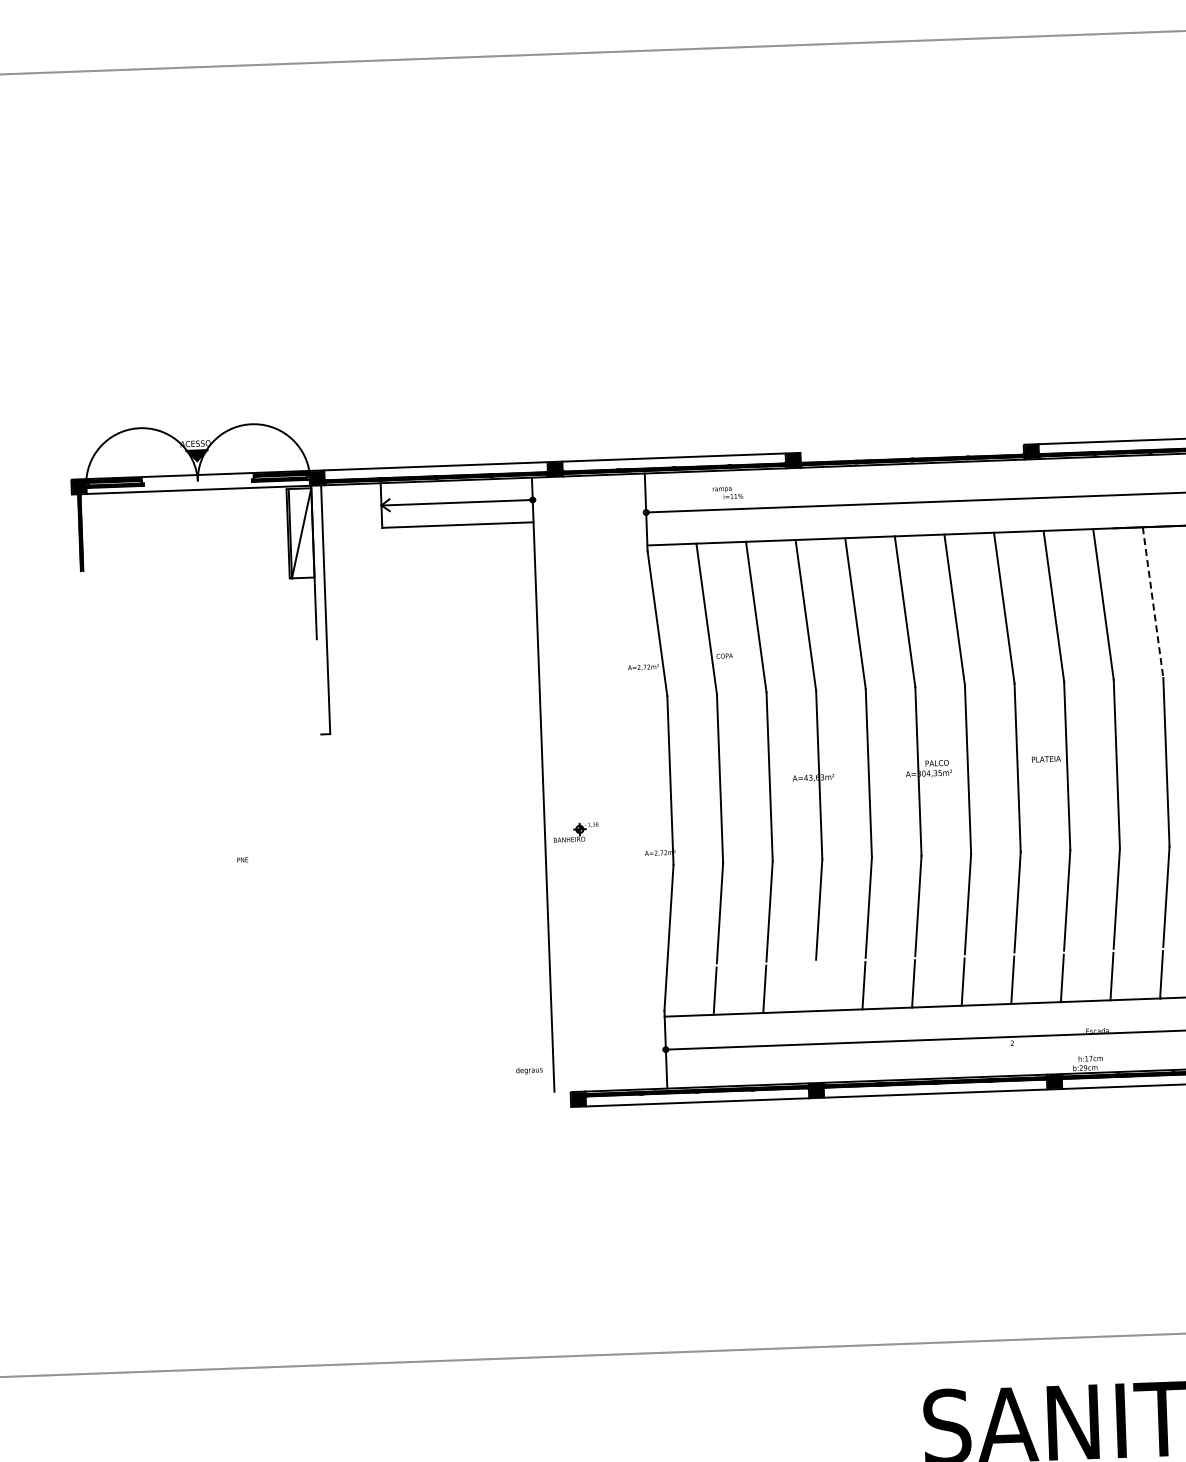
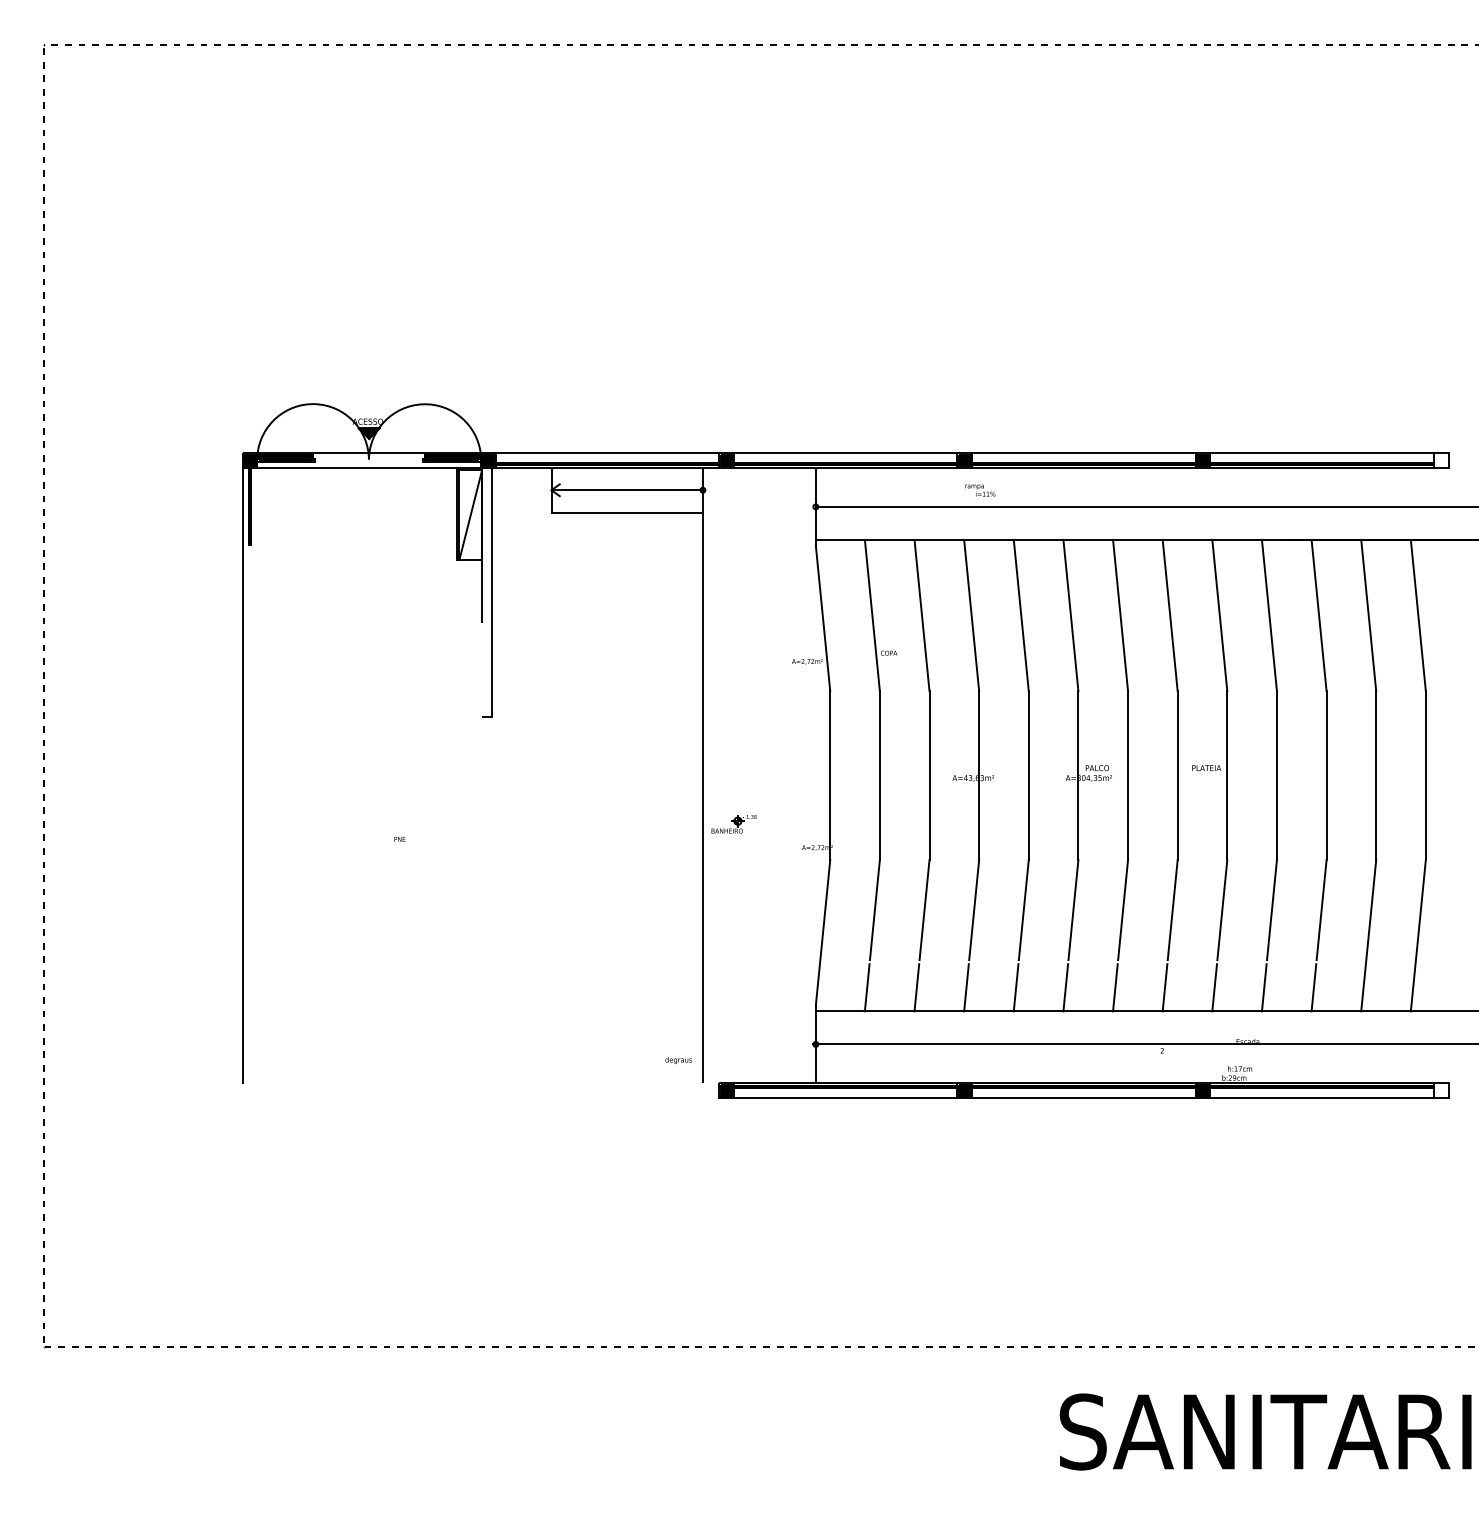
line: (911, 449) -> (1083, 453), added
text: (728, 493) -> (980, 490), moved
line: (1153, 603) -> (1319, 616), dashed -> solid
line: (83, 801) -> (242, 775), added
line: (814, 987) -> (966, 987), added

